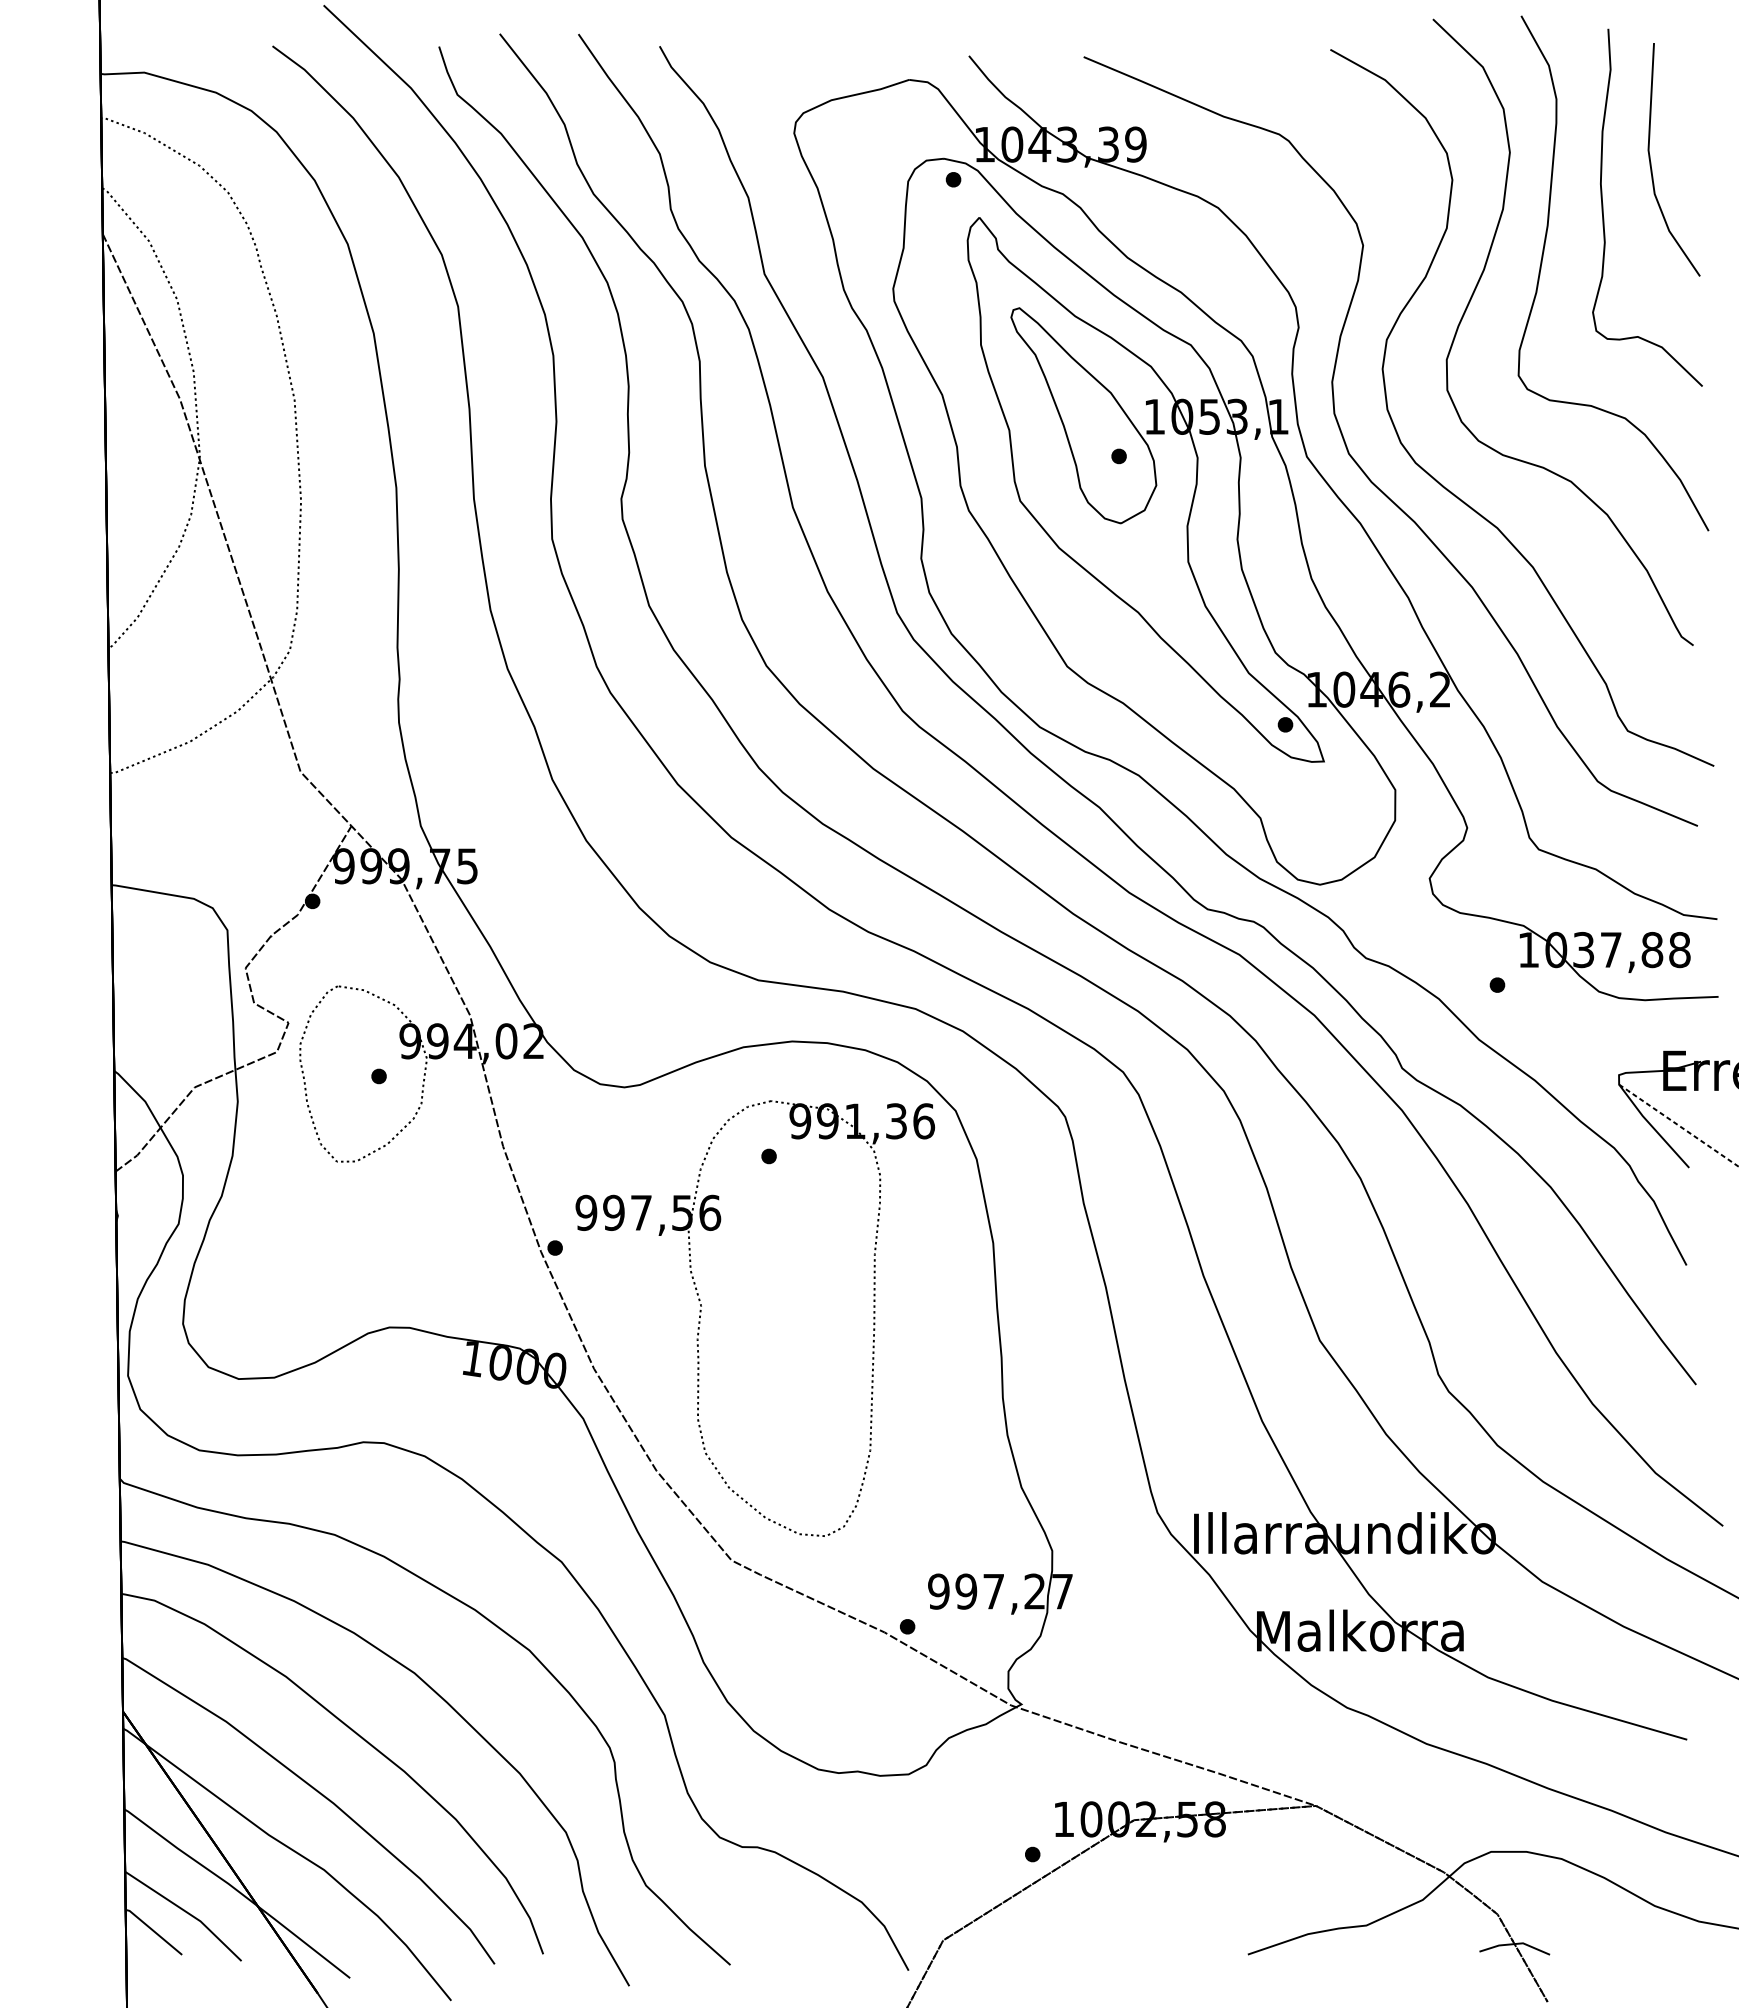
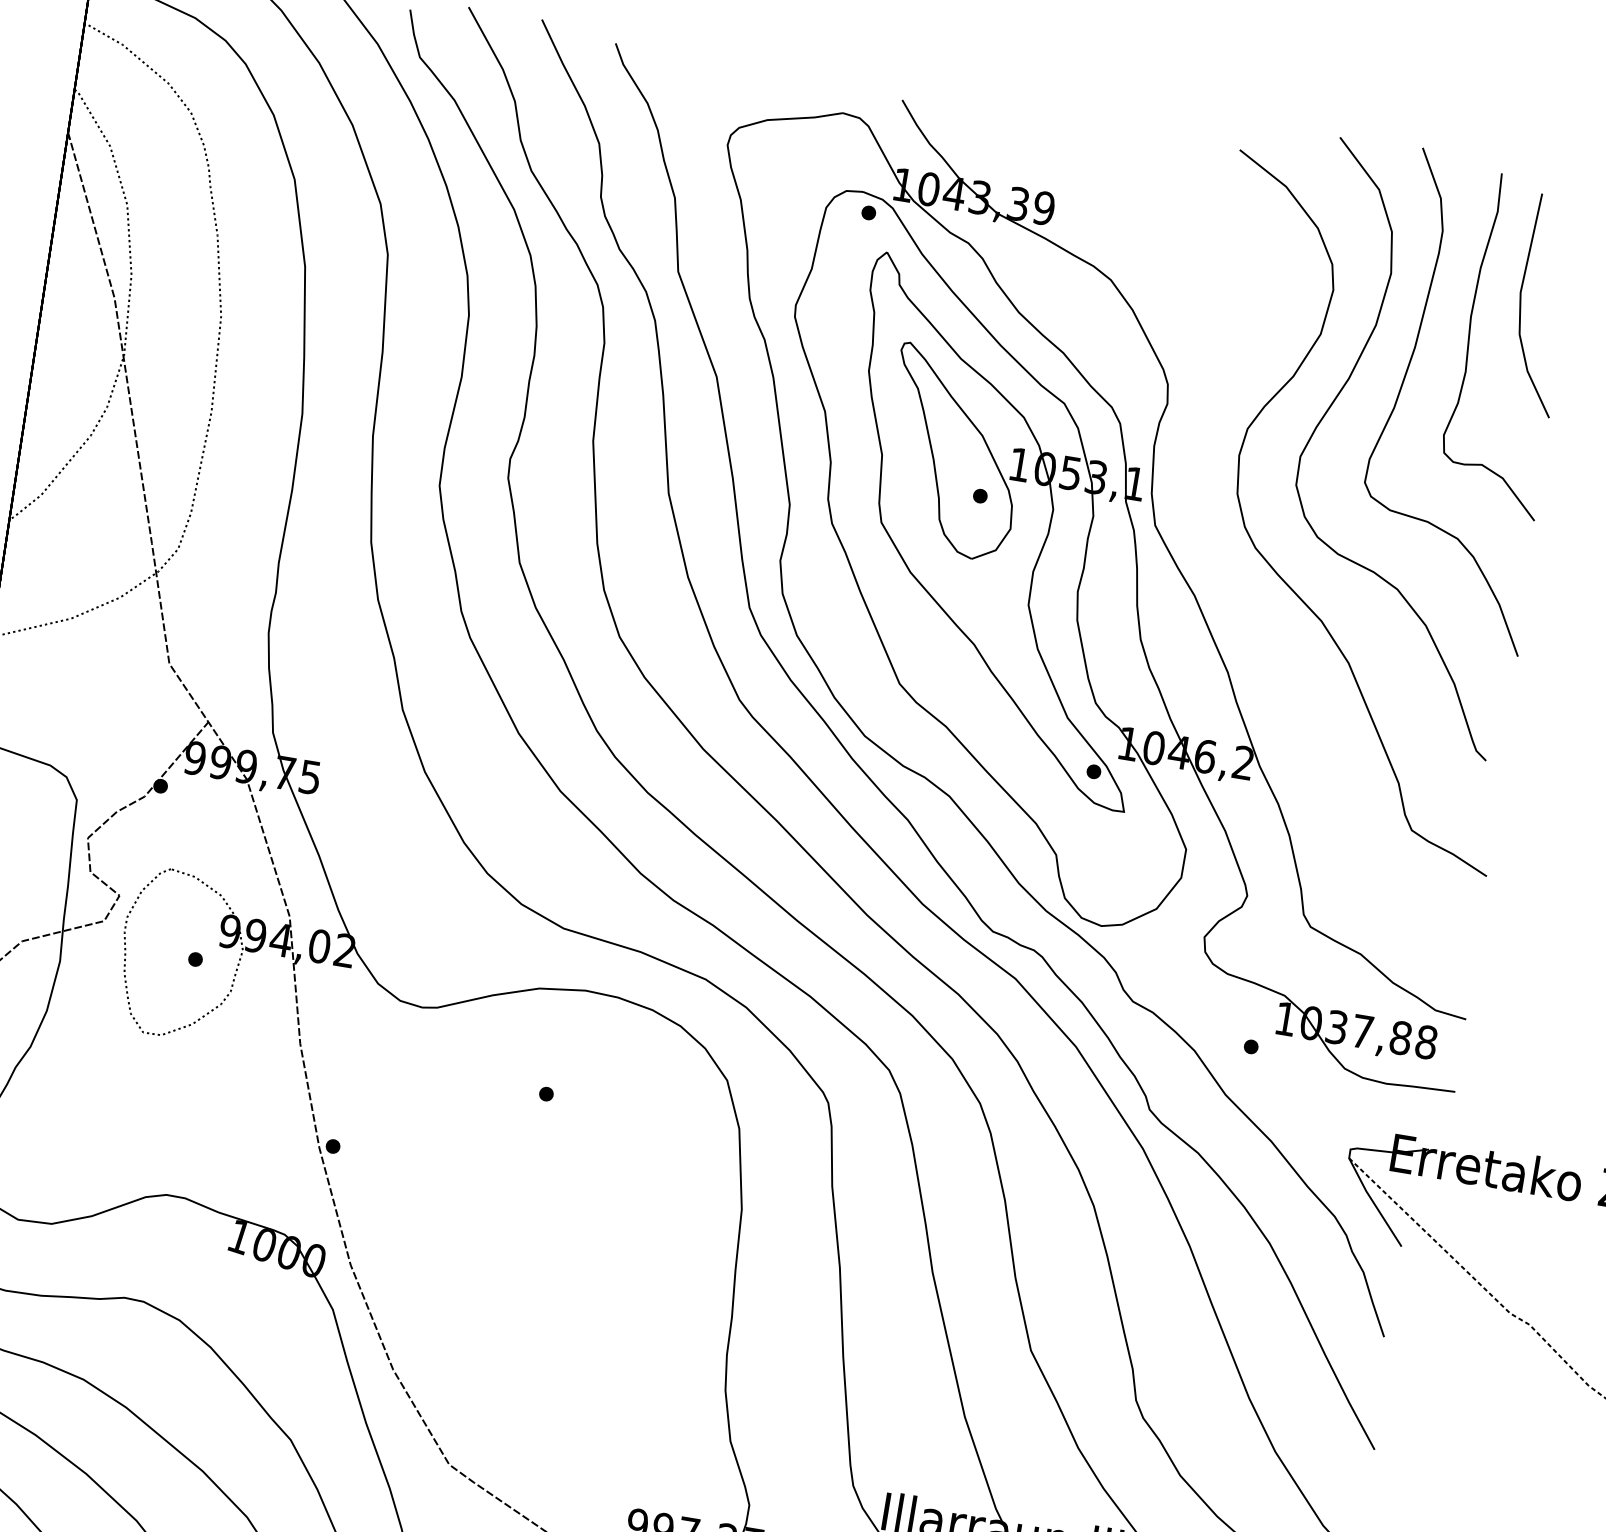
curve: (1361, 467) -> (1204, 543), removed
part: (701, 1312) -> (459, 1229), removed

